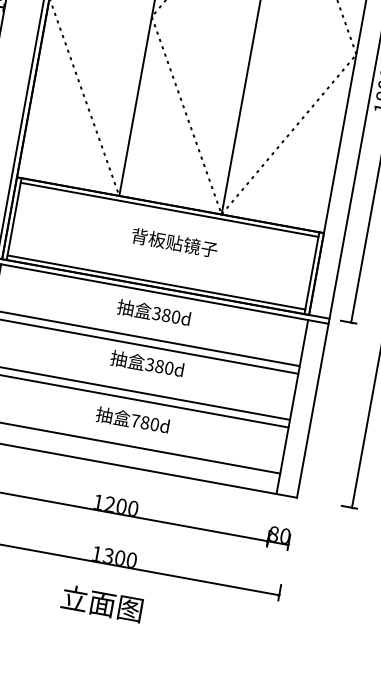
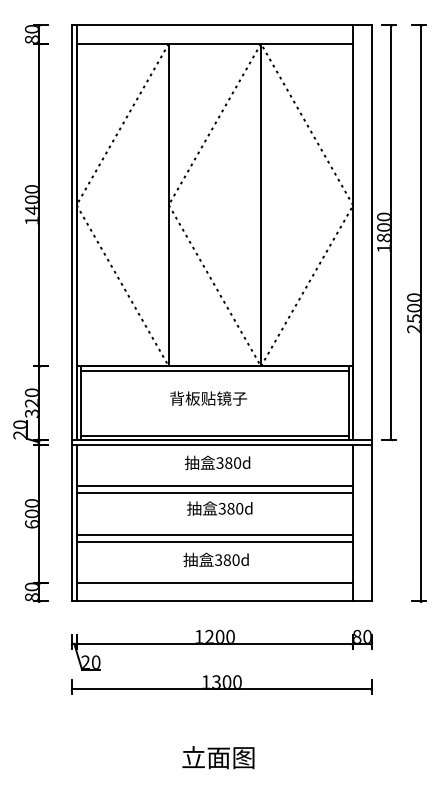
text: (174, 242) -> (208, 398), moved
text: (135, 421) -> (218, 560), 780d -> 380d
text: (102, 603) -> (218, 757), moved

